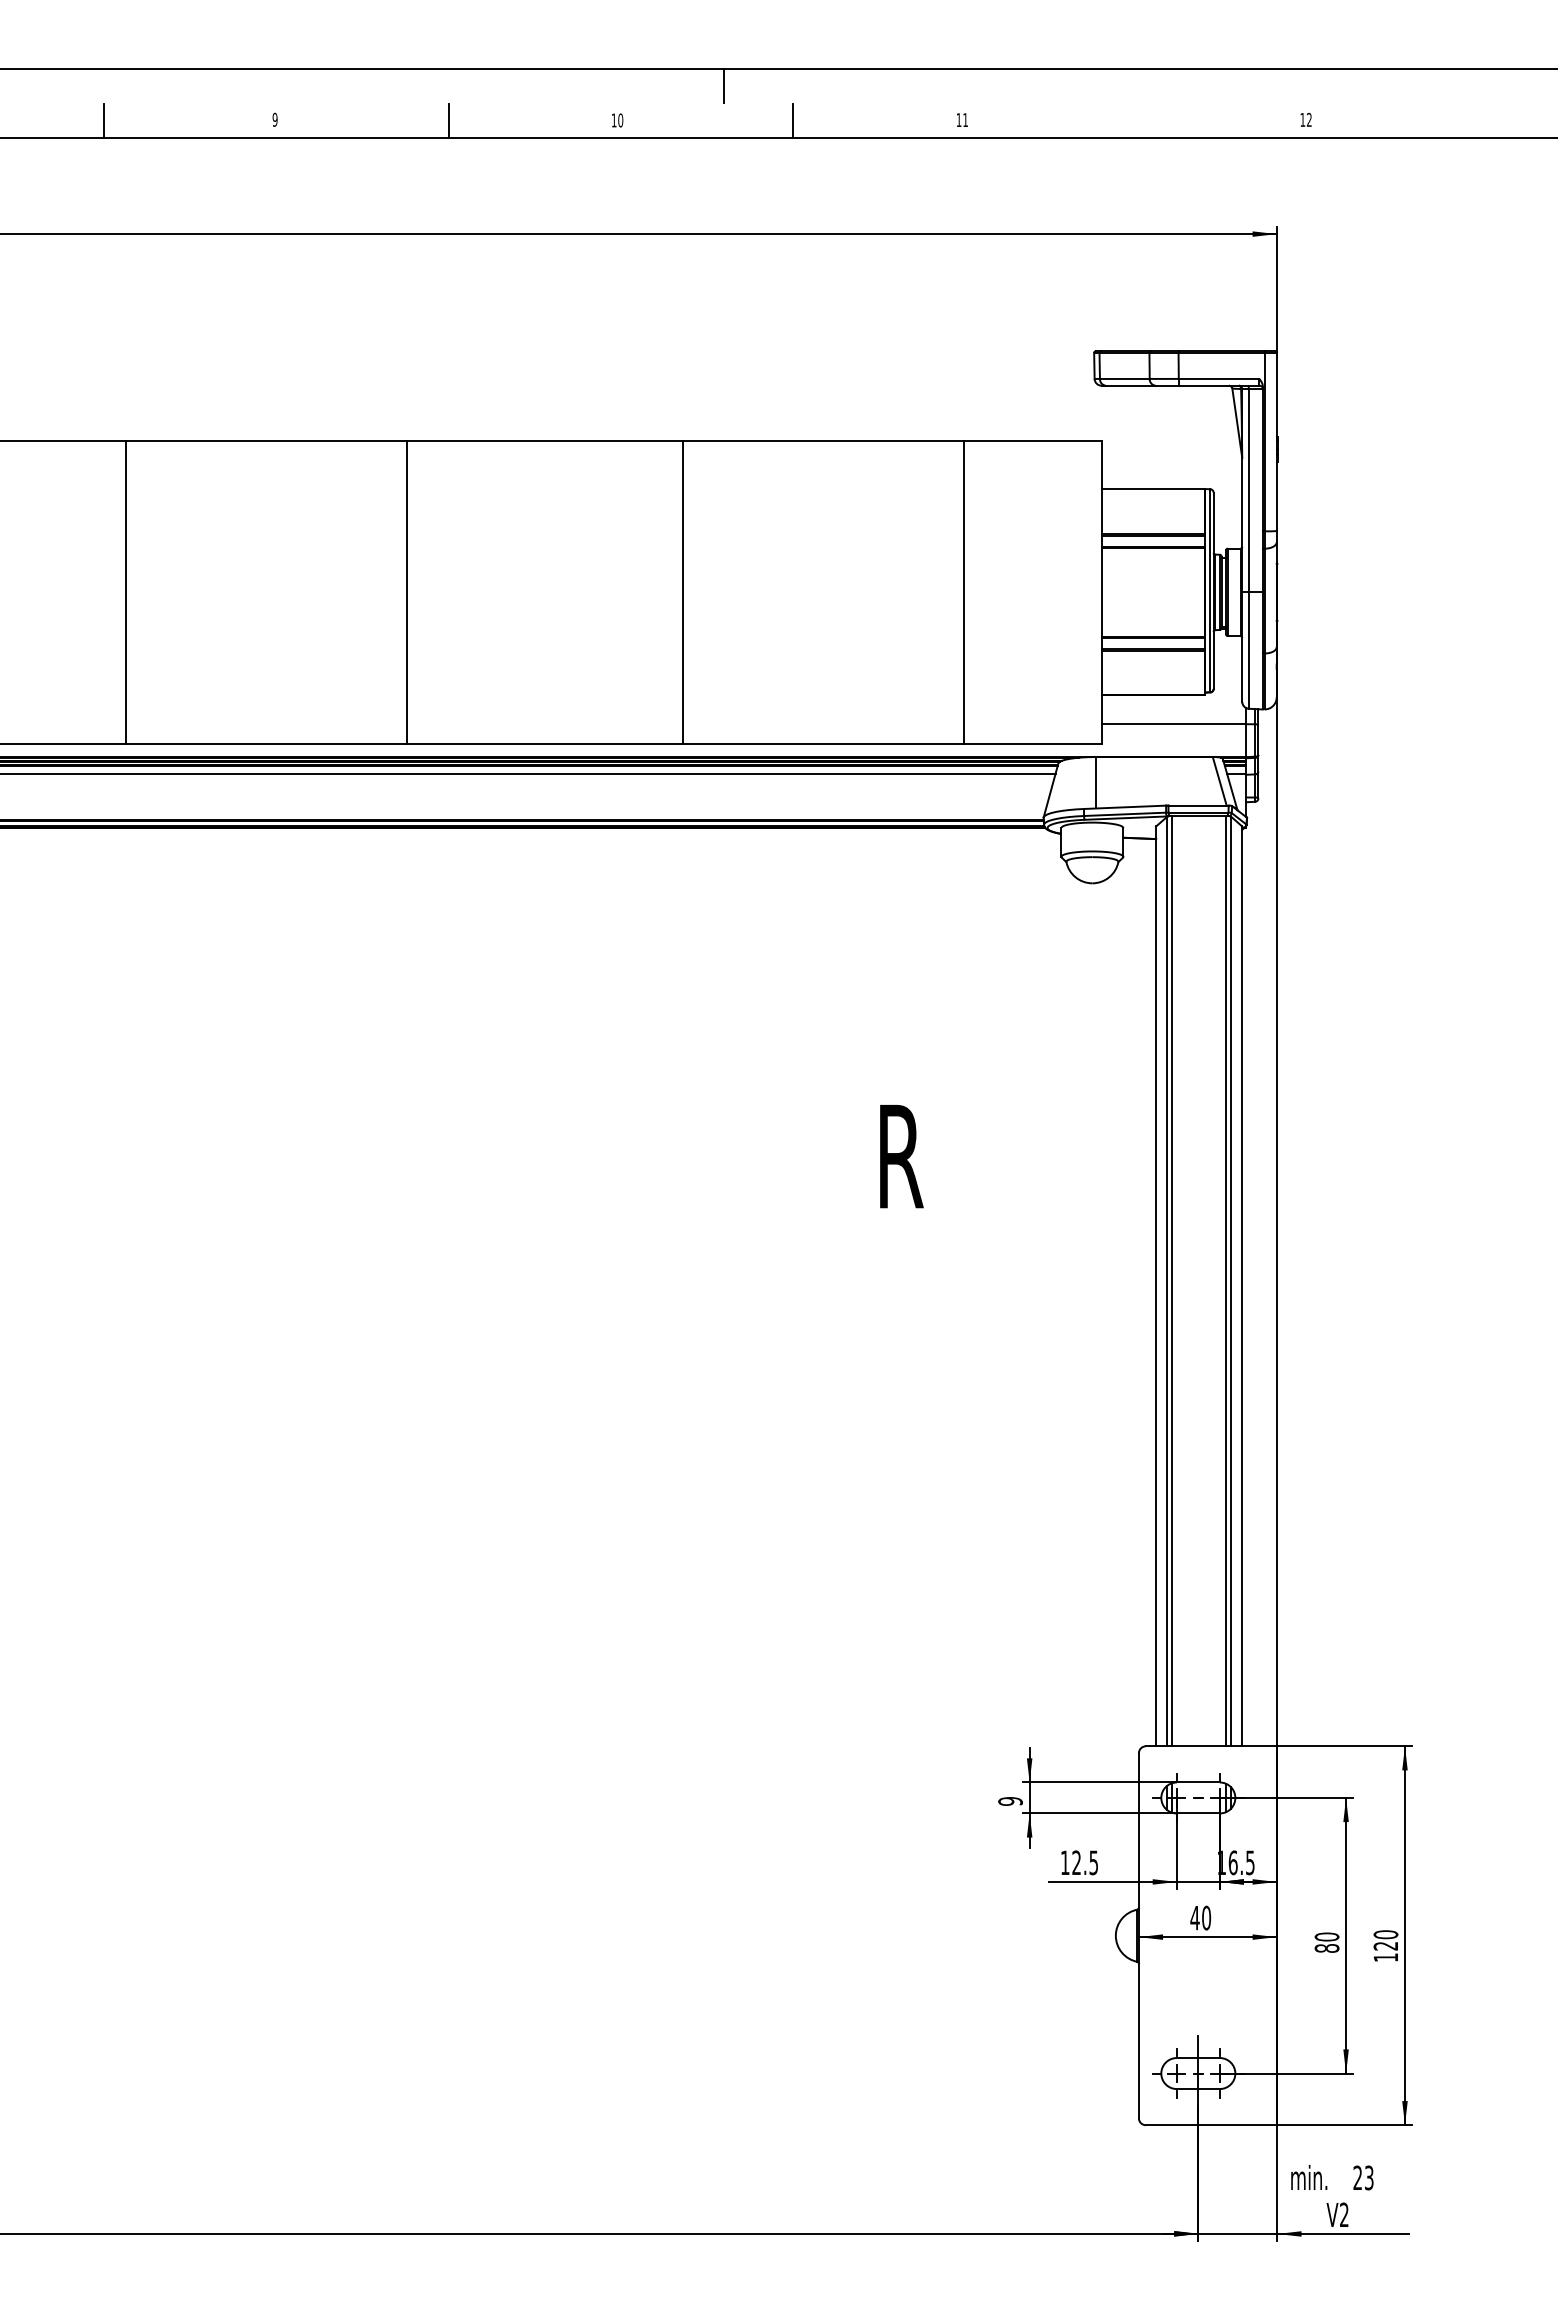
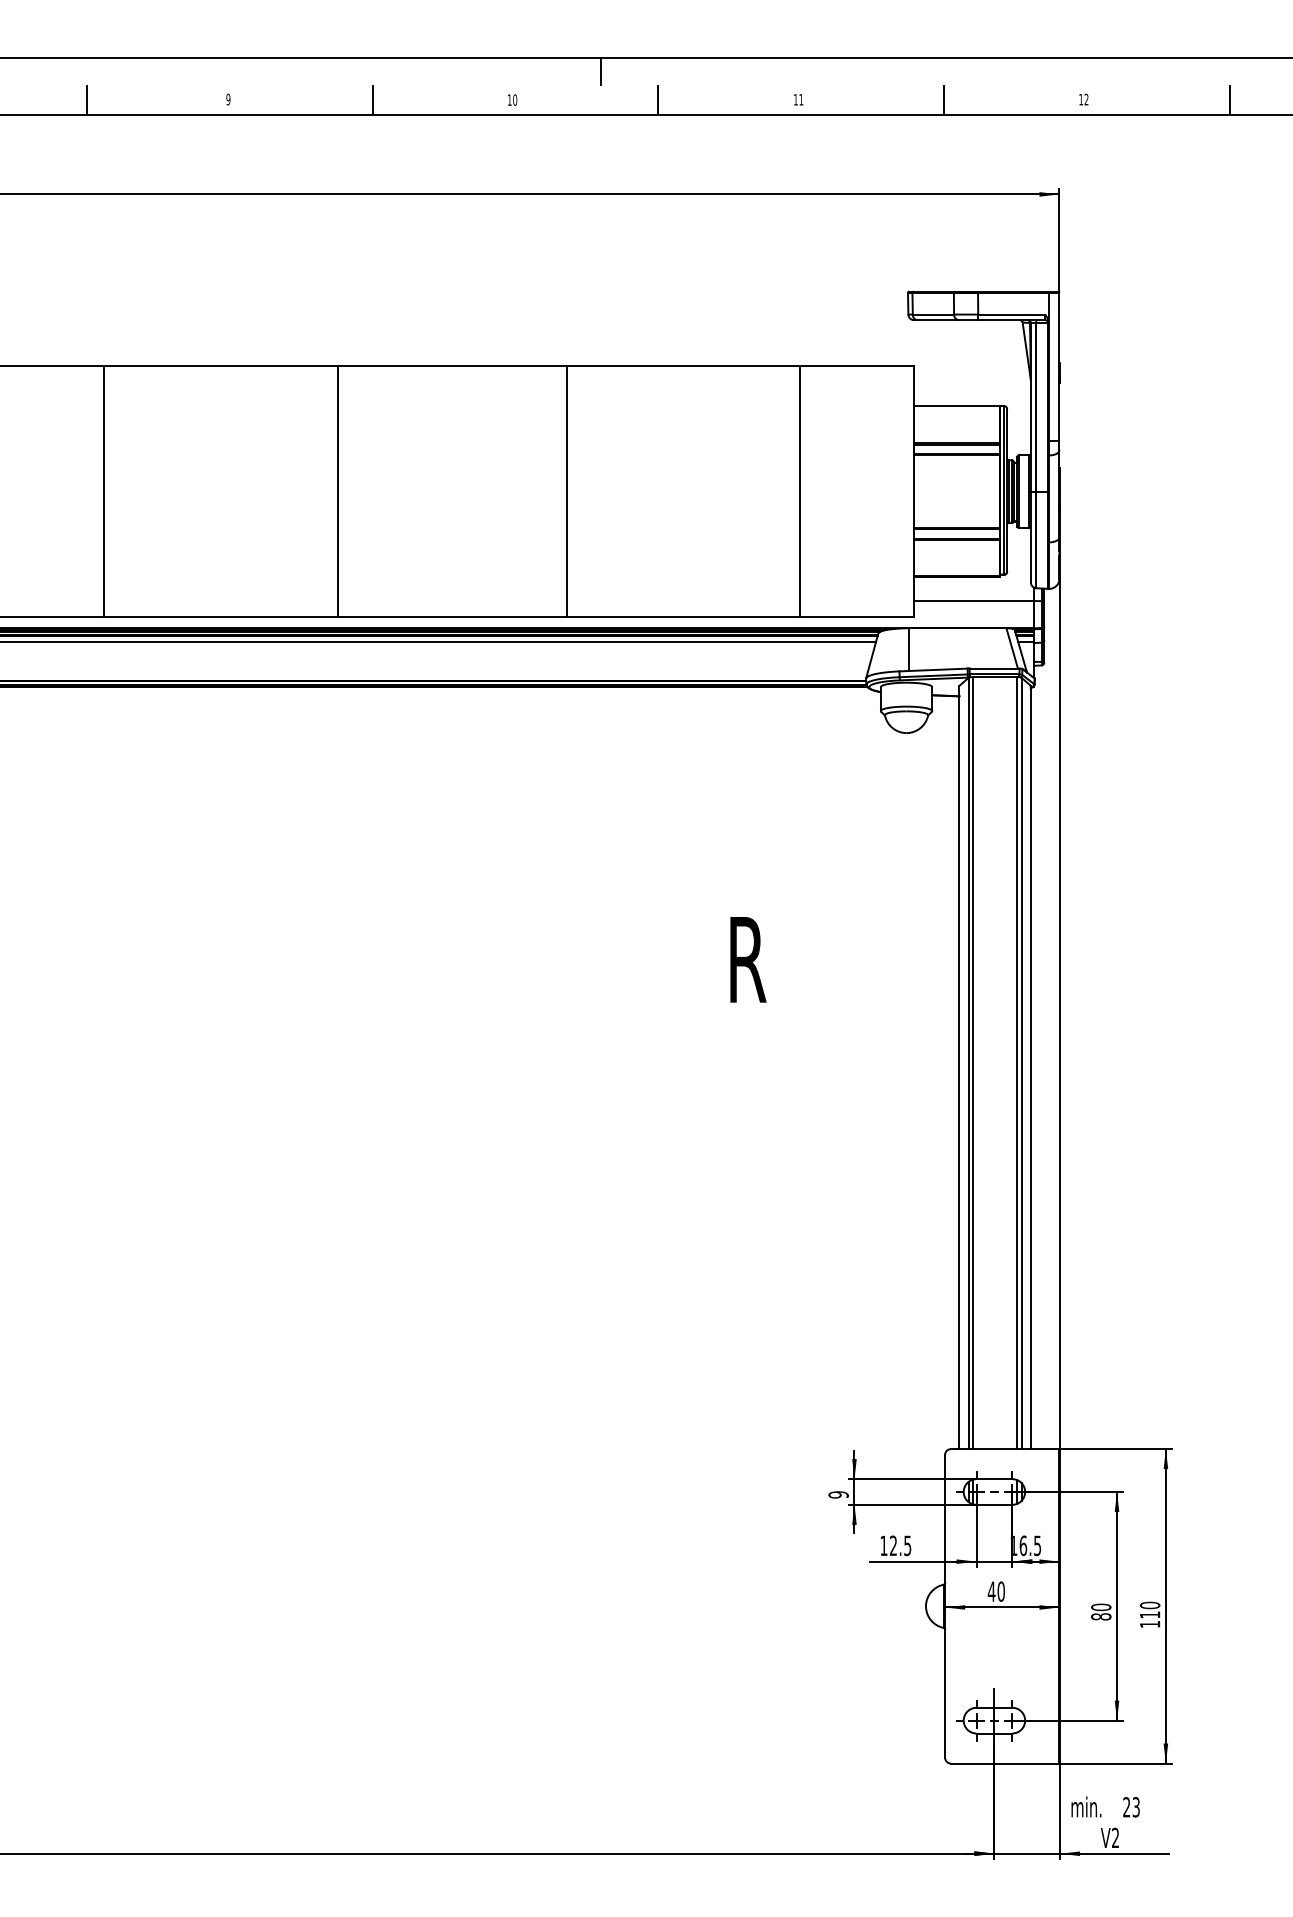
line: (1138, 120) -> (944, 100), added
line: (1482, 120) -> (1230, 100), added
text: (1385, 1945) -> (1149, 1614), 120 -> 110

